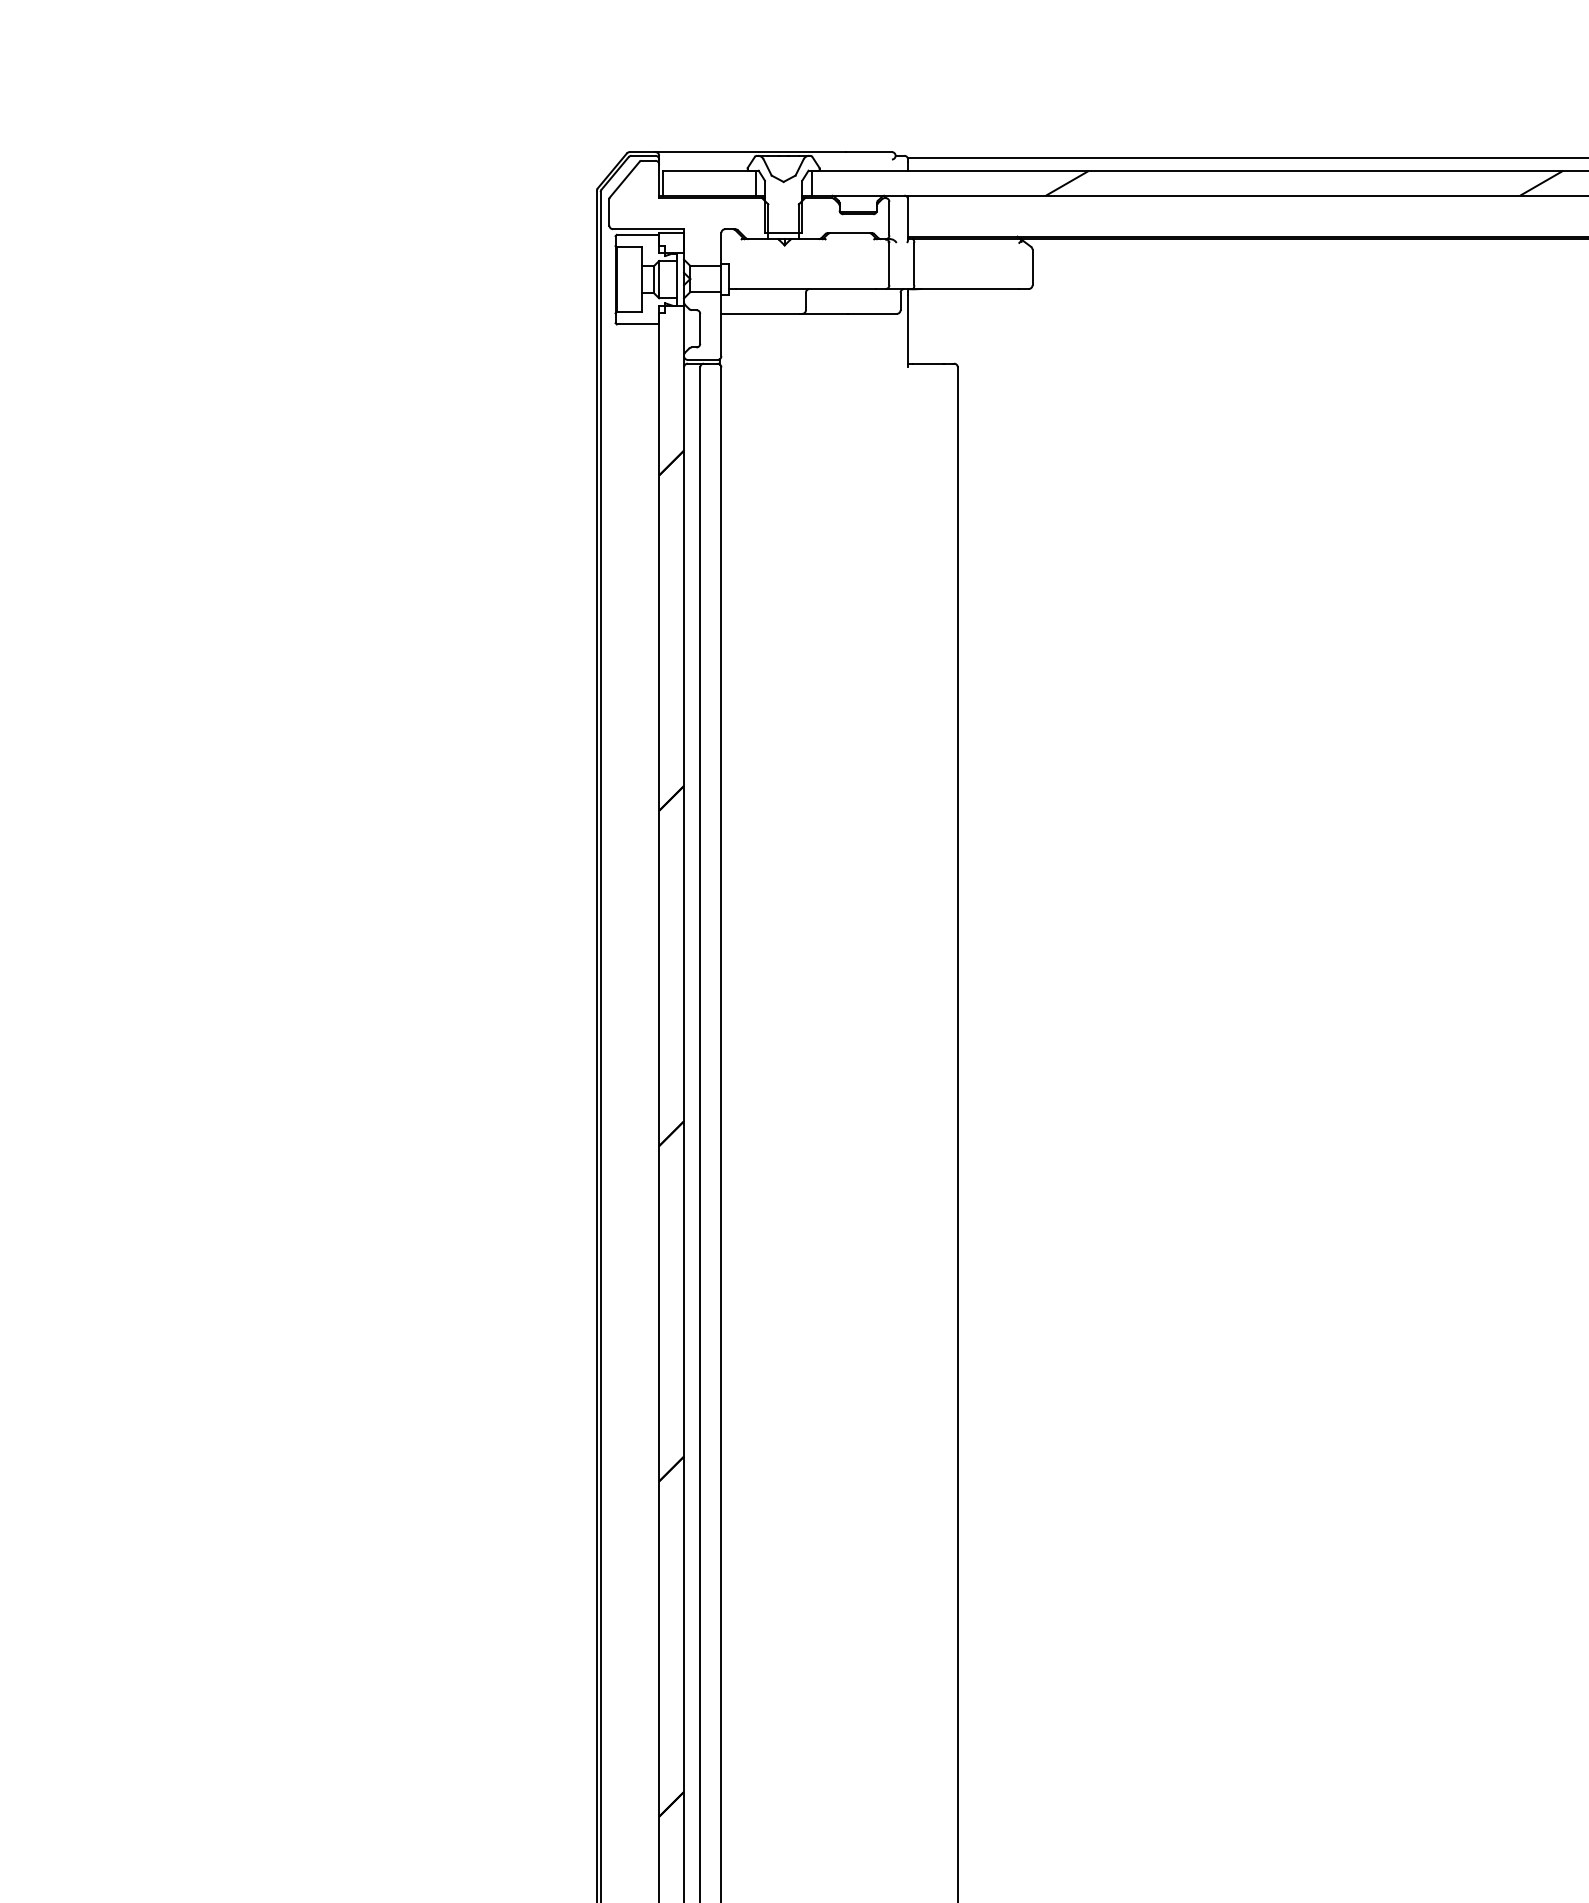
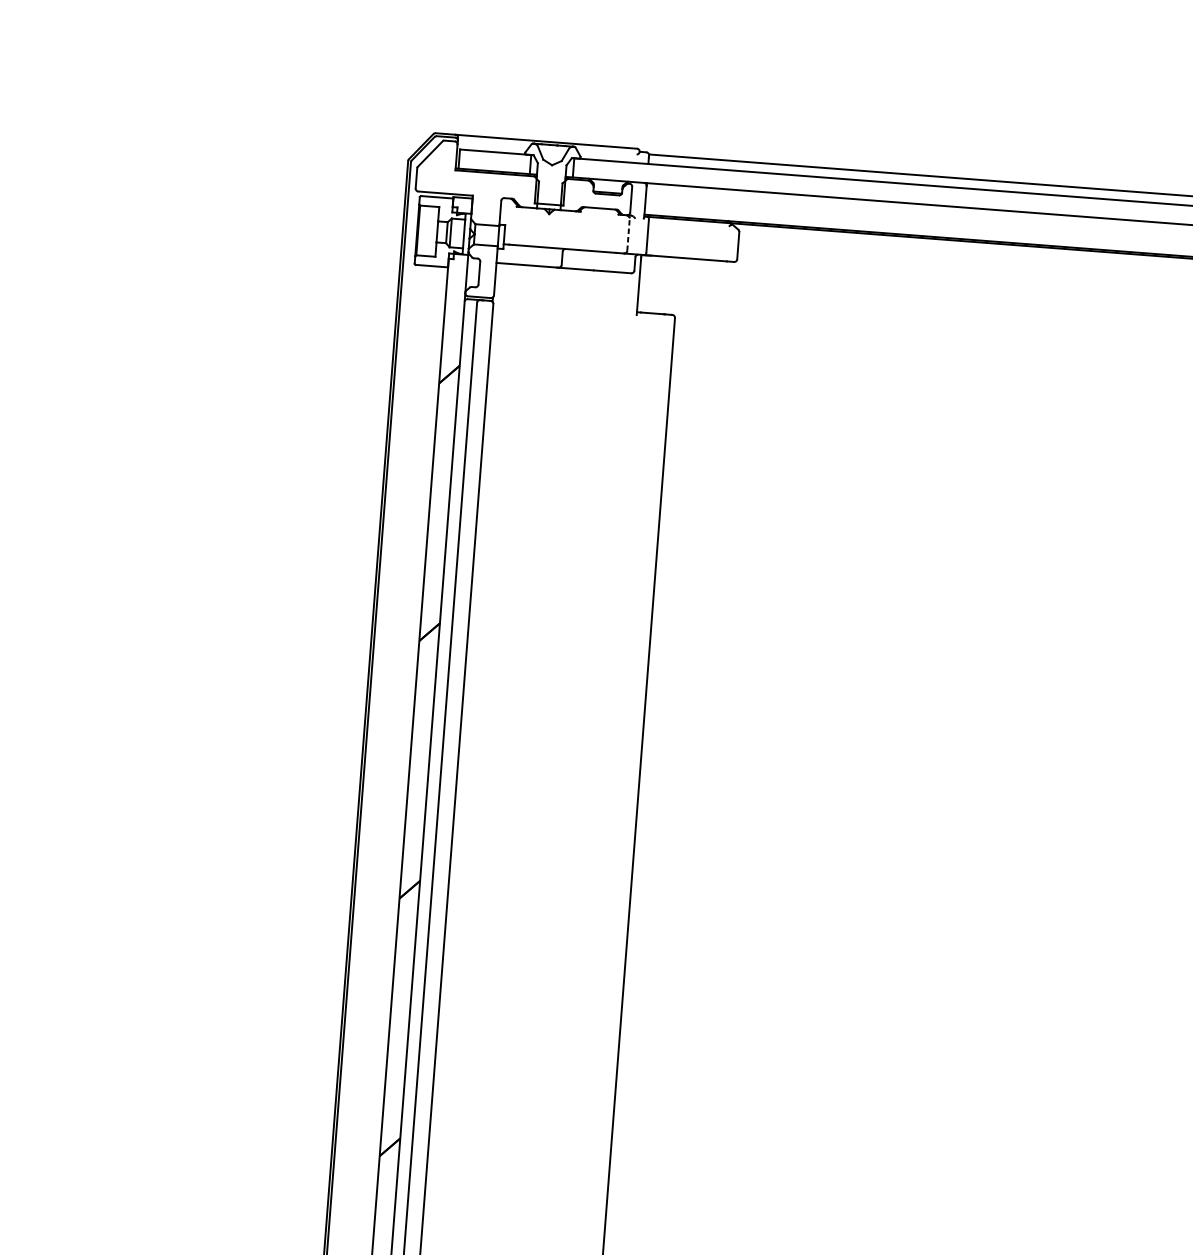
hatch: (1304, 182) -> (952, 196), removed
line: (889, 263) -> (628, 234), solid -> dashed

